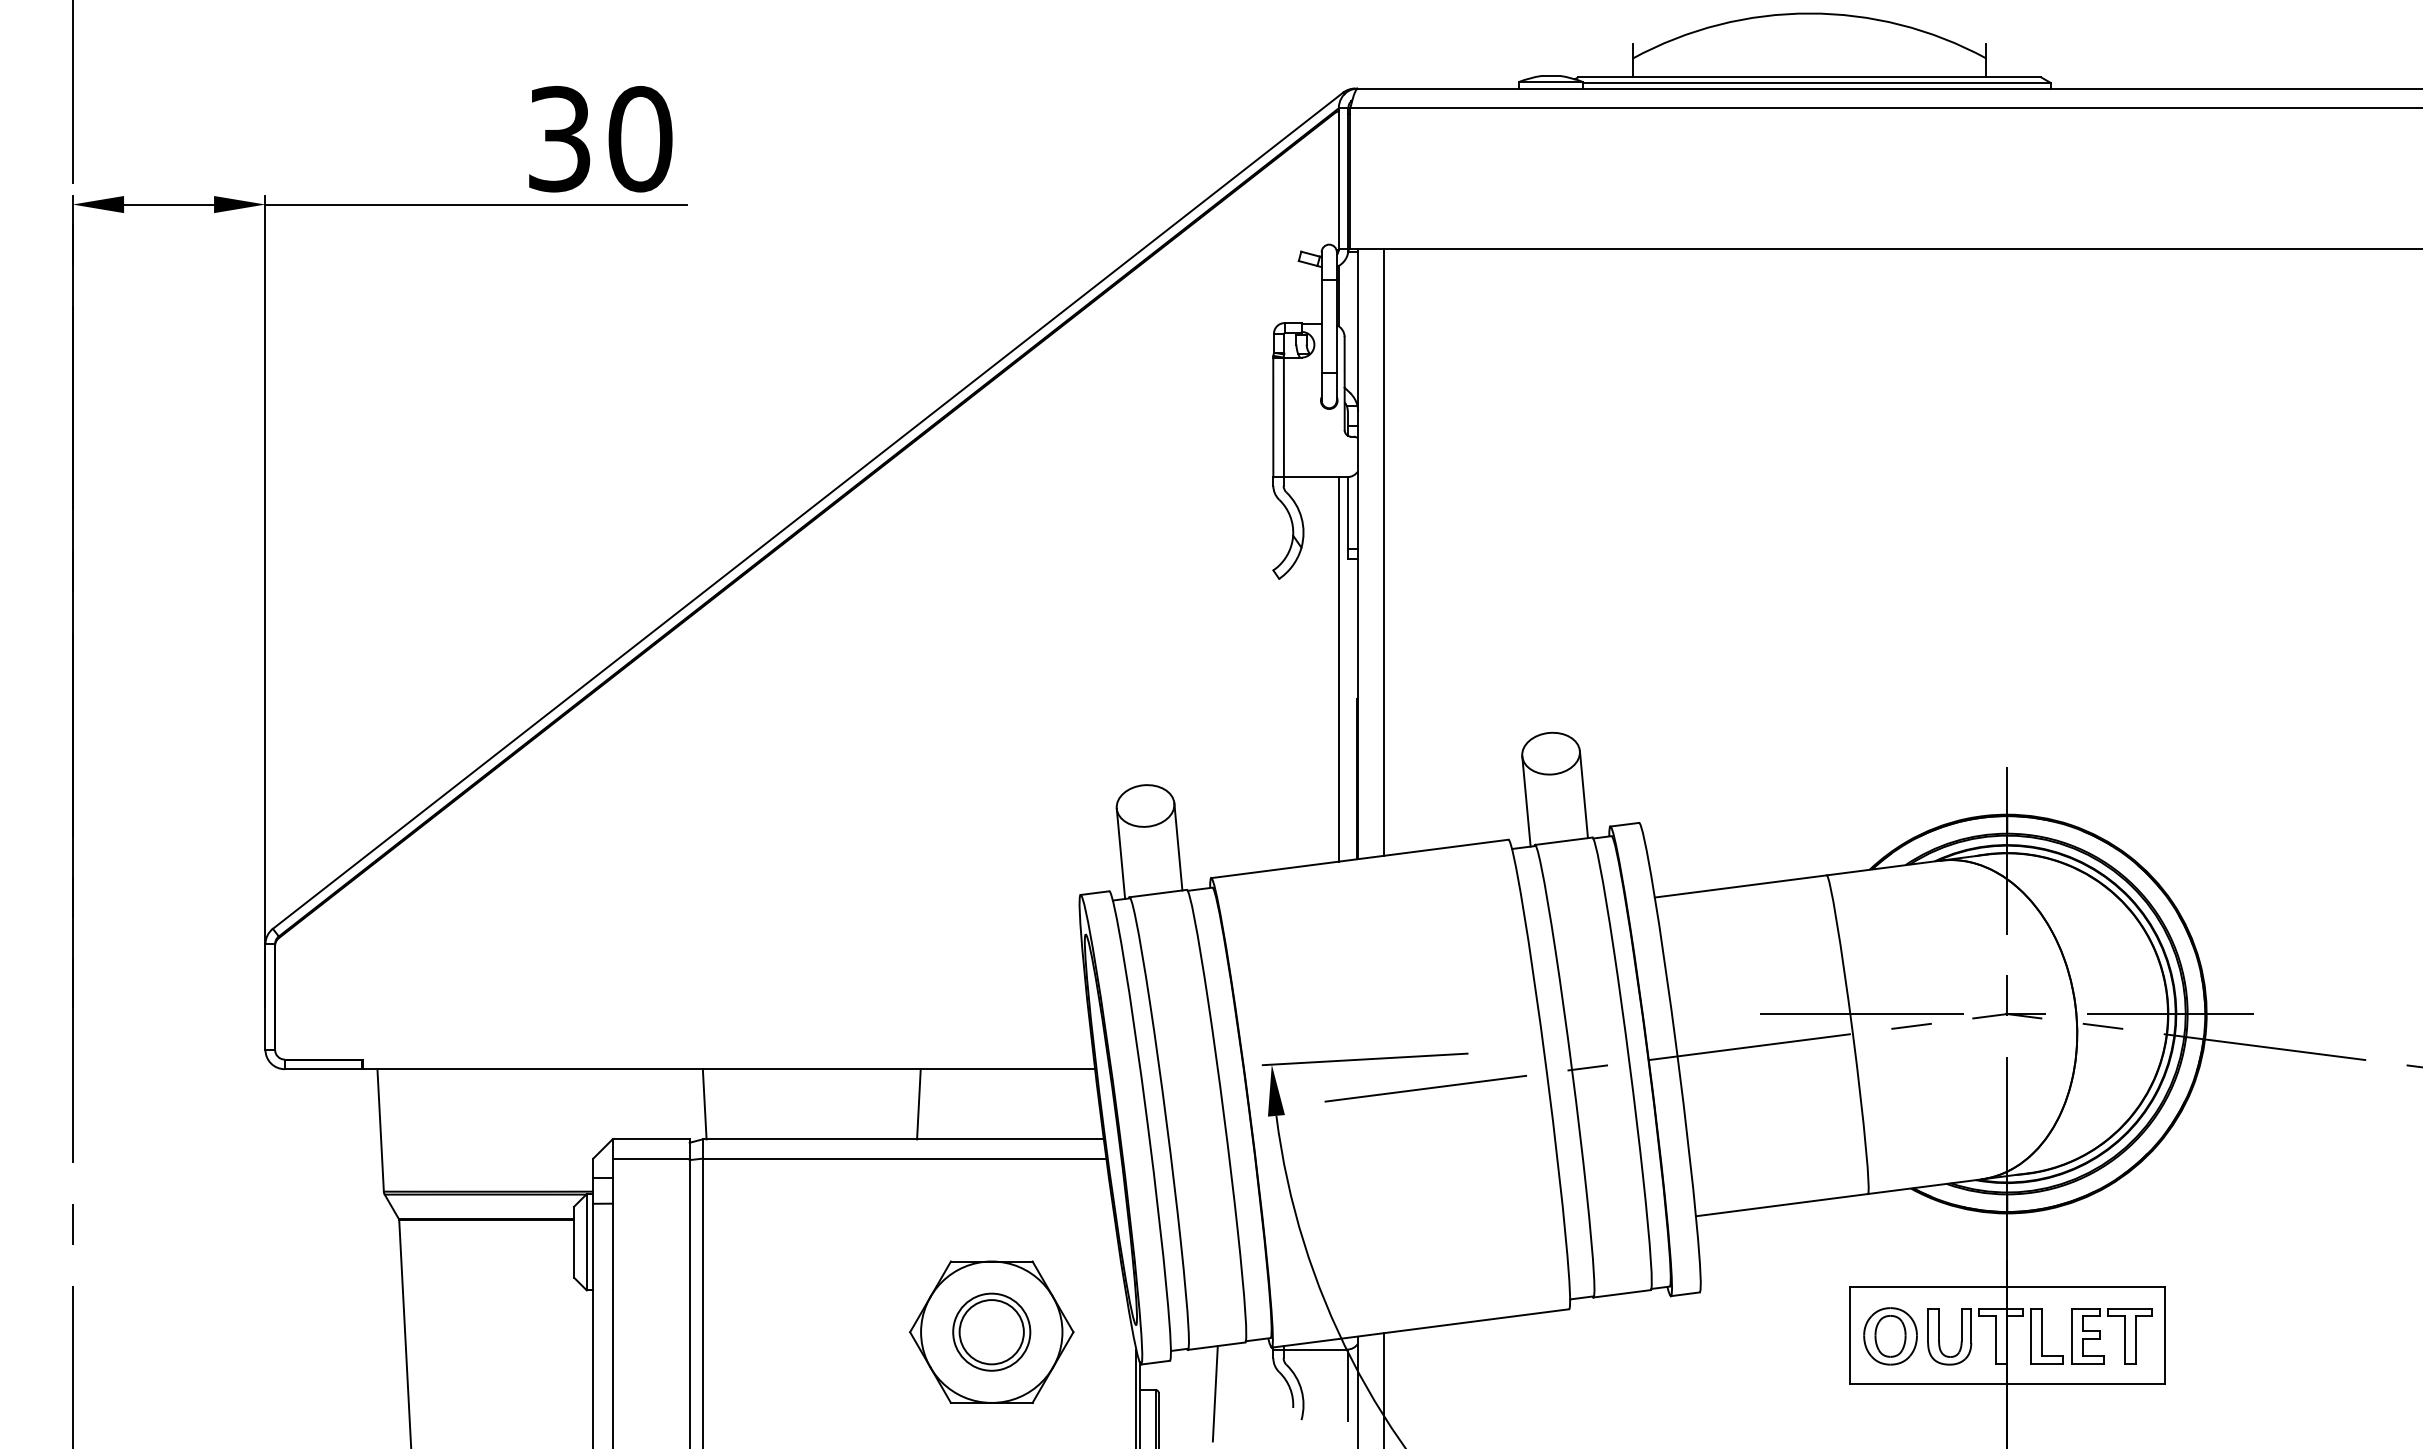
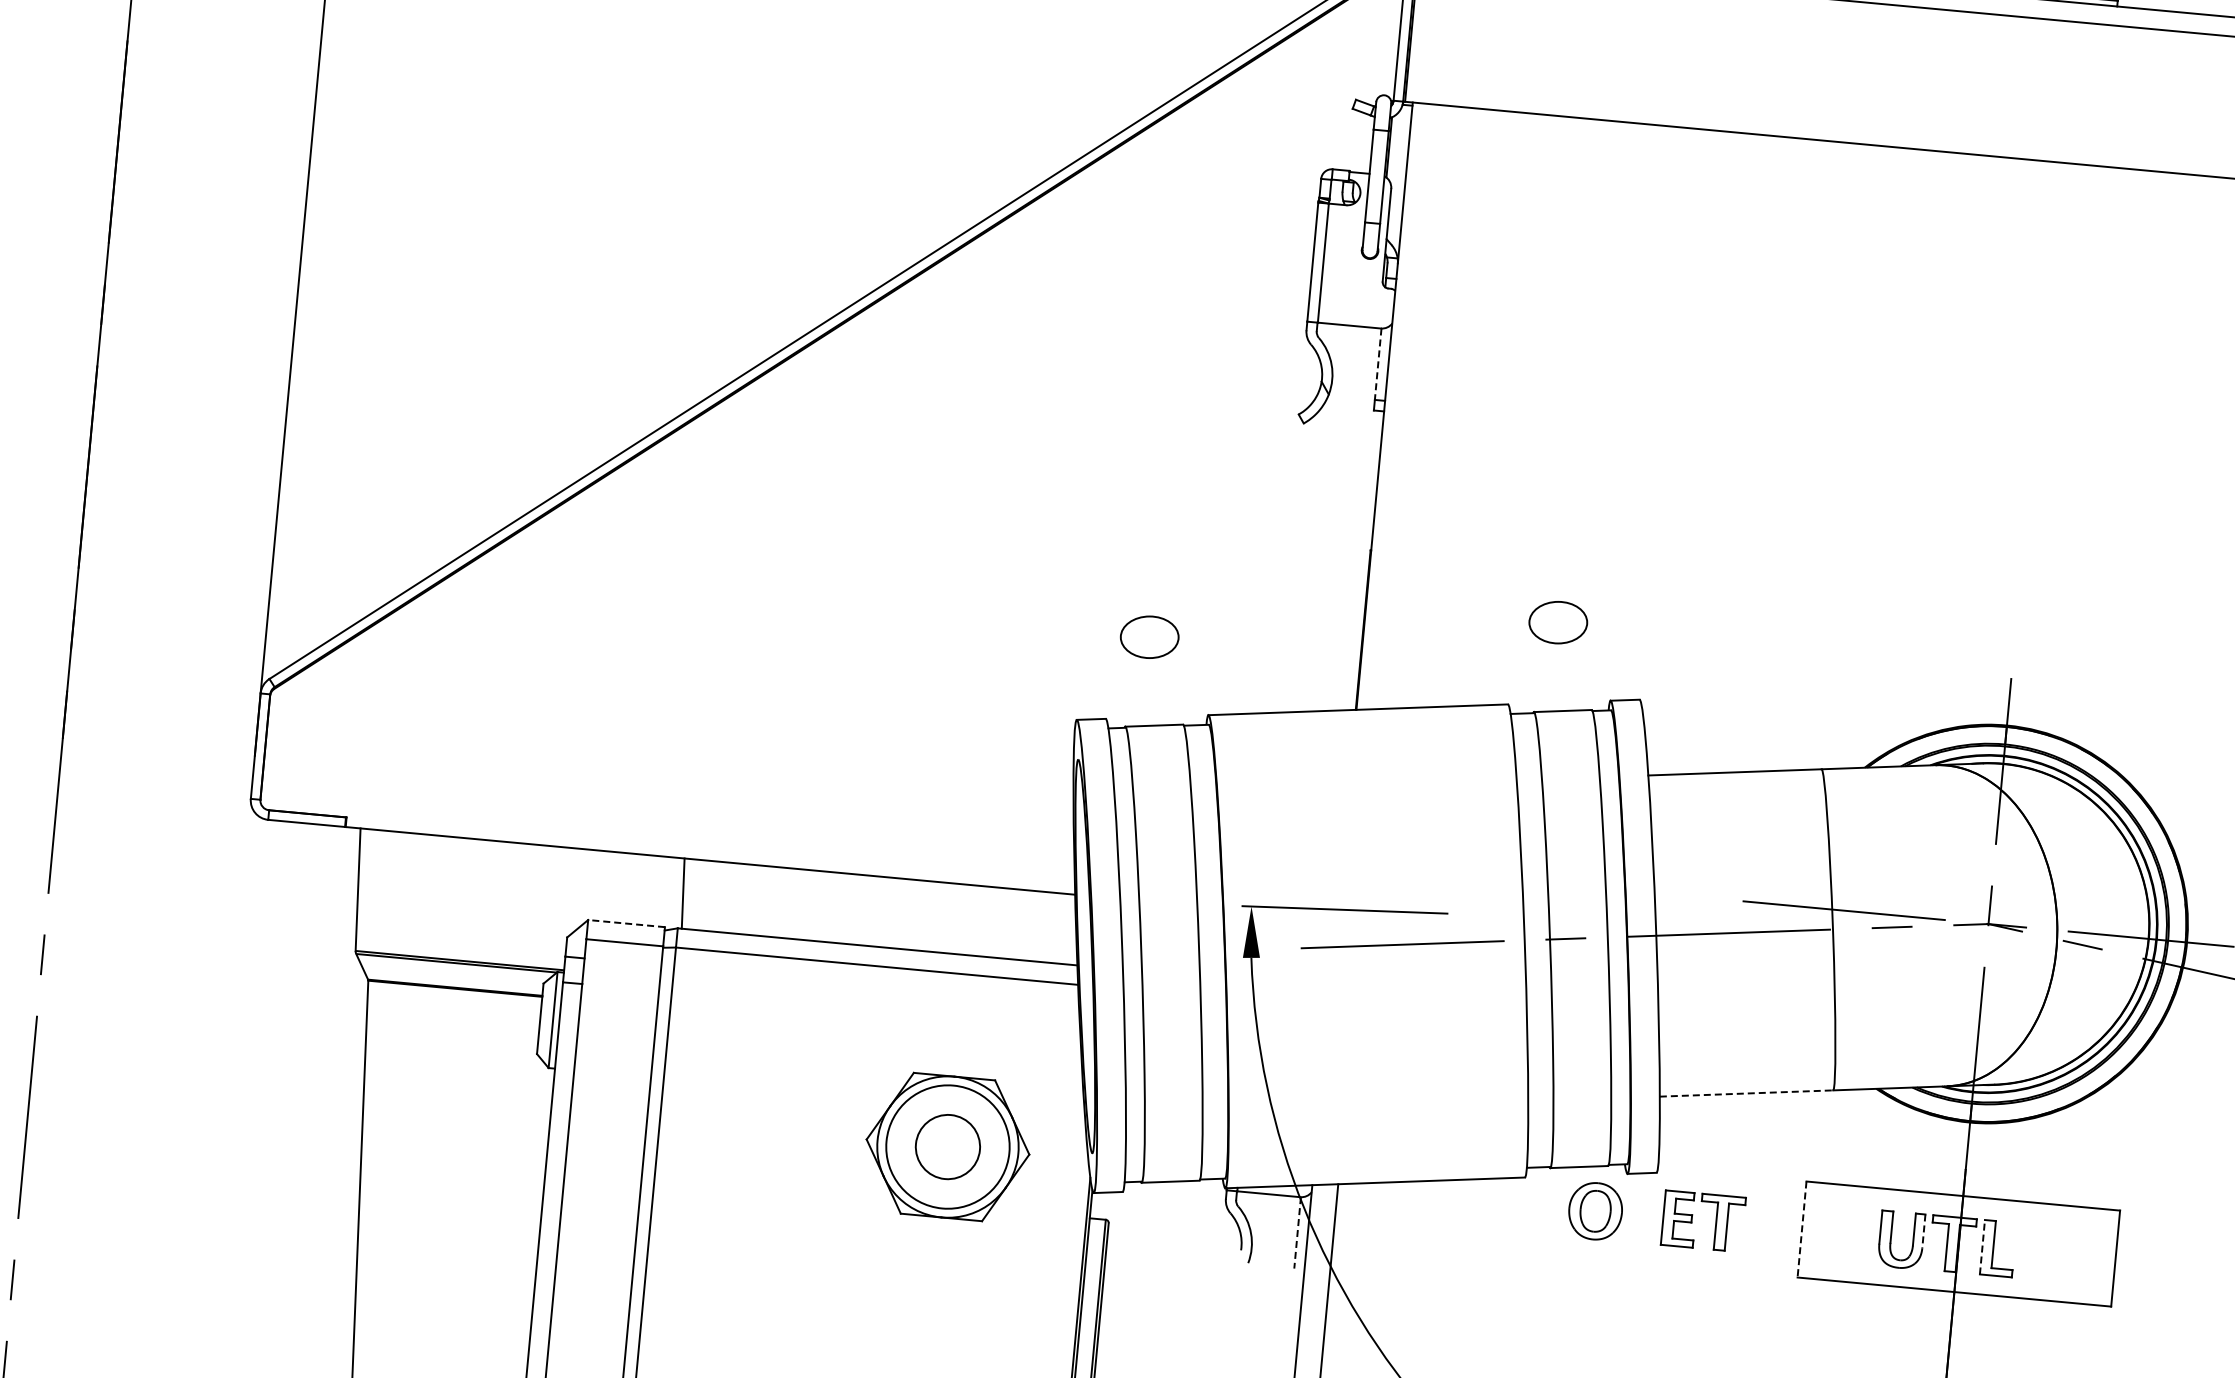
line: (1347, 512) -> (1377, 363), solid -> dashed
line: (1383, 552) -> (1410, 406), removed
line: (1338, 669) -> (1354, 519), removed
line: (1583, 794) -> (1586, 666), removed
line: (1526, 801) -> (1529, 668), removed
line: (1178, 846) -> (1178, 680), removed
line: (1120, 853) -> (1120, 682), removed
line: (918, 1104) -> (896, 913), removed
line: (651, 1139) -> (626, 923), solid -> dashed
line: (1781, 1205) -> (1746, 1093), solid -> dashed
line: (1971, 1326) -> (1924, 1231), solid -> dashed
circle: (991, 1331) -> (947, 1146), size x1.6
line: (1849, 1335) -> (1801, 1229), solid -> dashed
line: (2031, 1335) -> (1982, 1246), solid -> dashed
part: (1890, 1336) -> (1595, 1211), moved
part: (2100, 1336) -> (1692, 1220), moved
line: (1347, 1385) -> (1297, 1232), solid -> dashed
line: (1214, 1393) -> (1164, 1228), removed

